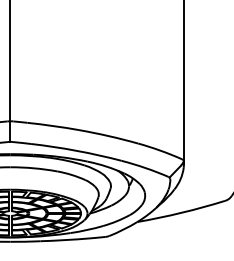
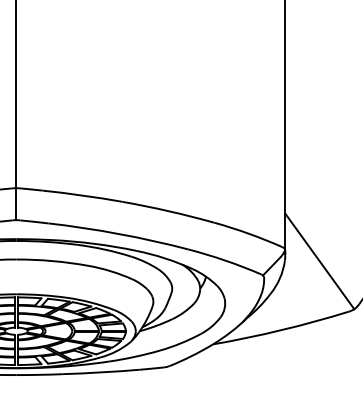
line: (205, 168) -> (318, 261), added

